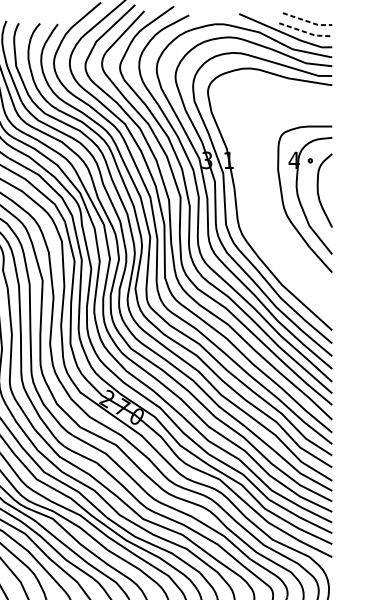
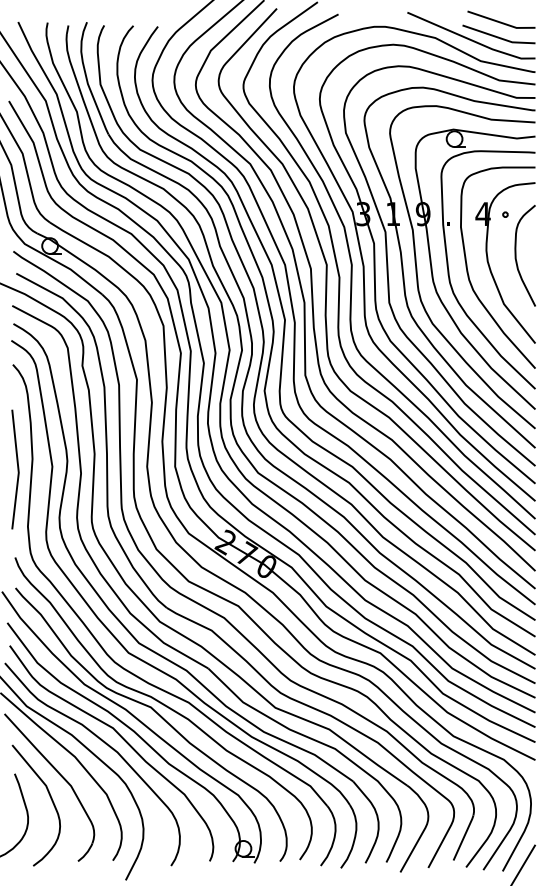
line: (307, 21) -> (501, 22), dashed -> solid
line: (306, 32) -> (499, 37), dashed -> solid
part: (269, 201) -> (449, 270), added

